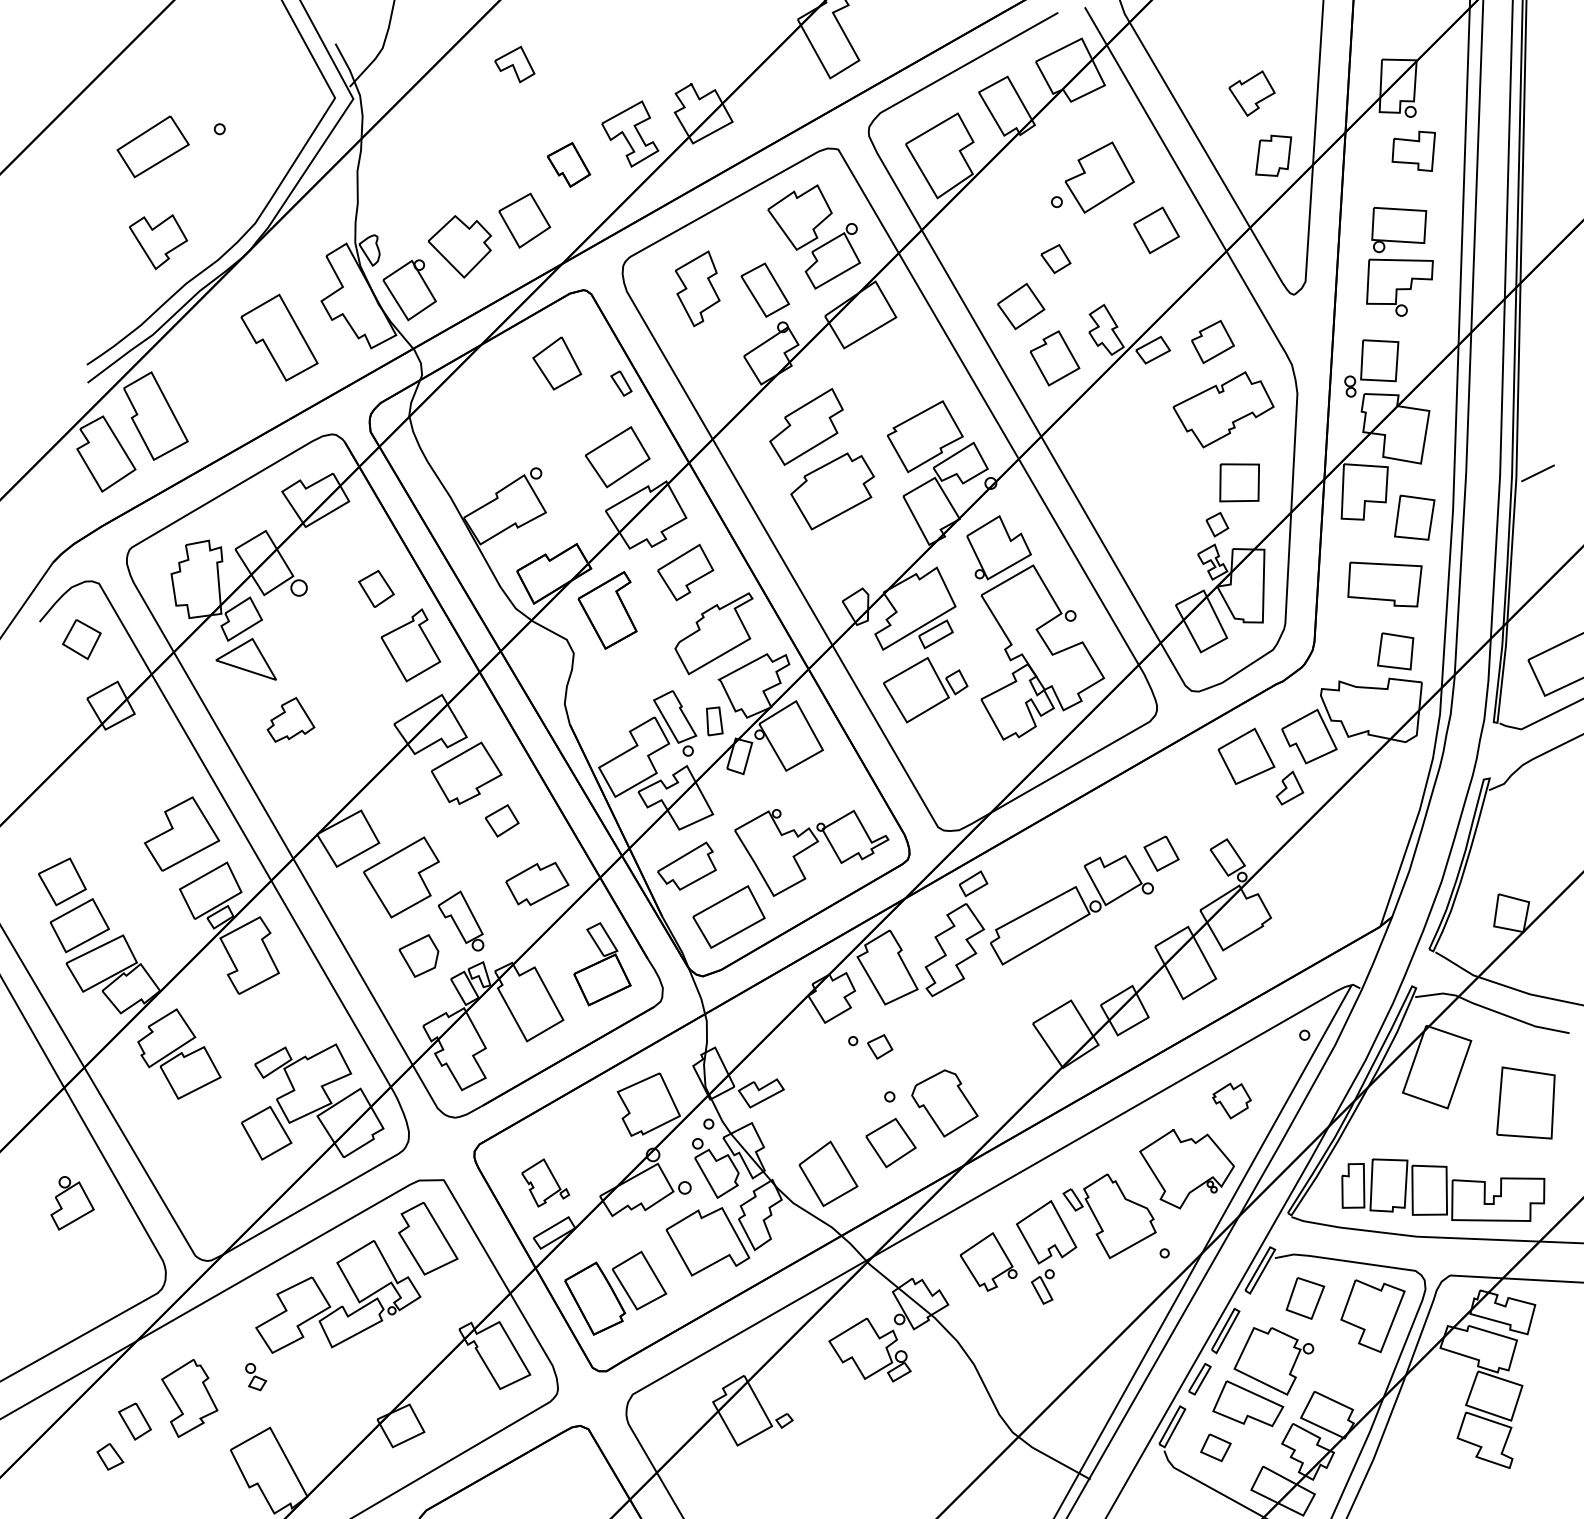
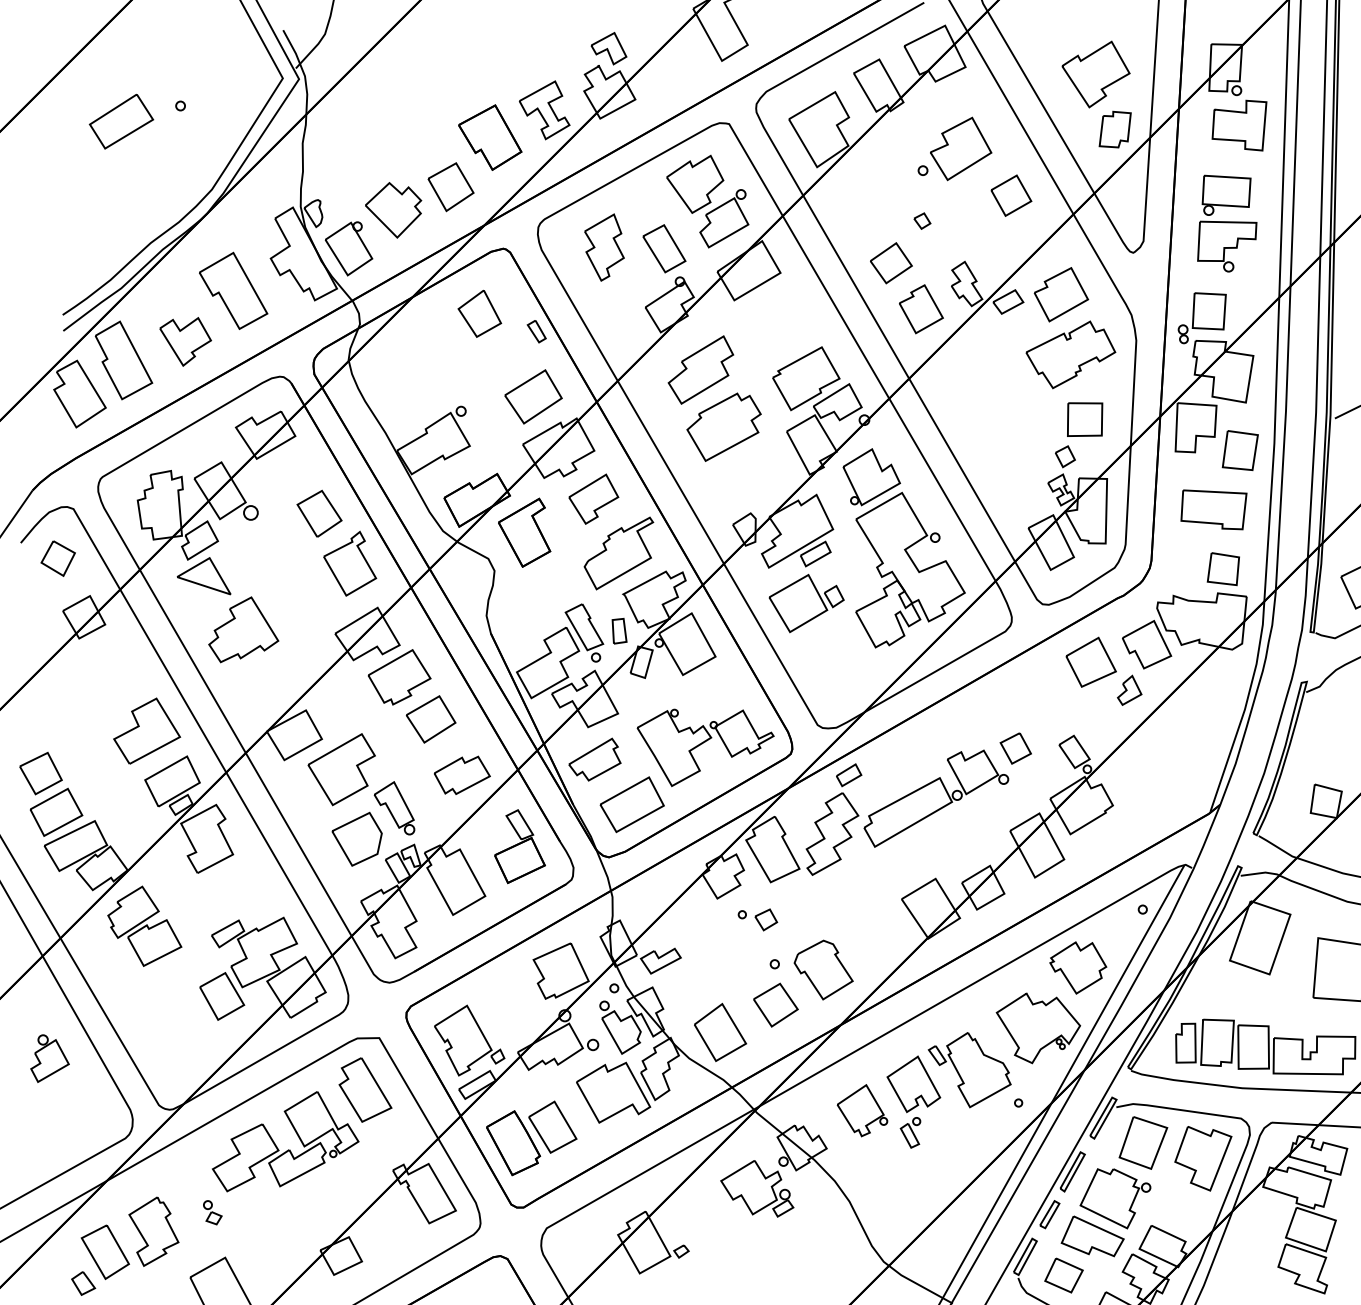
part: (514, 64) -> (608, 48), moved
part: (1251, 93) -> (1095, 74), size x1.67
part: (1413, 151) -> (1239, 125), size x1.43
part: (568, 164) -> (489, 137), size x1.67
part: (158, 242) -> (185, 342), moved
part: (1056, 258) -> (922, 220), size x0.62
part: (1212, 341) -> (1061, 294), size x1.43
part: (376, 588) -> (319, 513), size x1.43
part: (290, 719) -> (243, 629), size x1.67
part: (501, 820) -> (430, 719), size x1.67
part: (418, 955) -> (356, 838), size x1.43
part: (1231, 1100) -> (1077, 967), size x1.67
part: (545, 1182) -> (469, 1040), size x1.67
part: (1305, 1298) -> (1143, 1143), size x1.43
part: (134, 1421) -> (104, 1252), size x1.67
part: (1215, 1447) -> (1063, 1275), size x1.43

